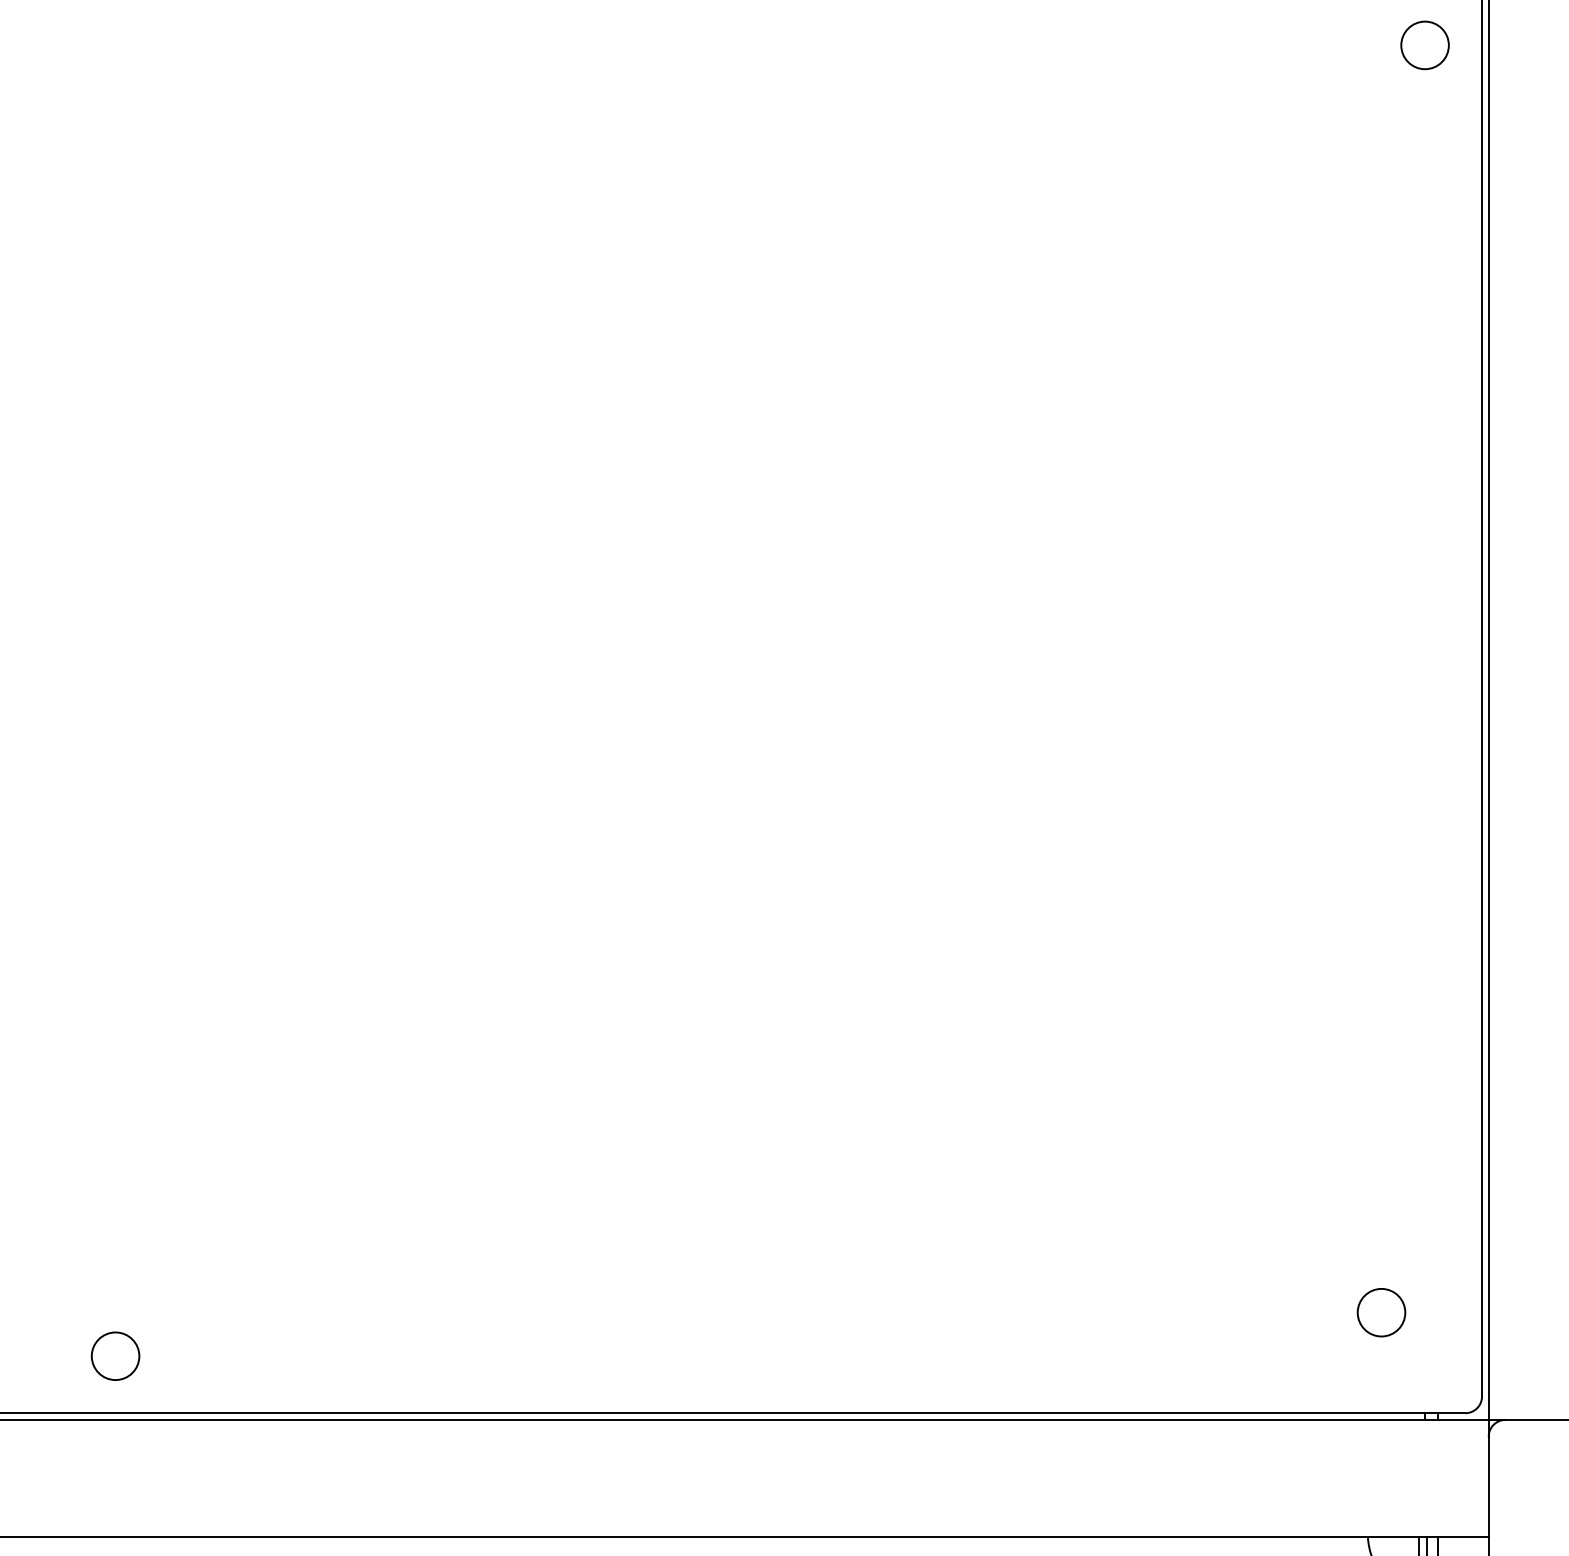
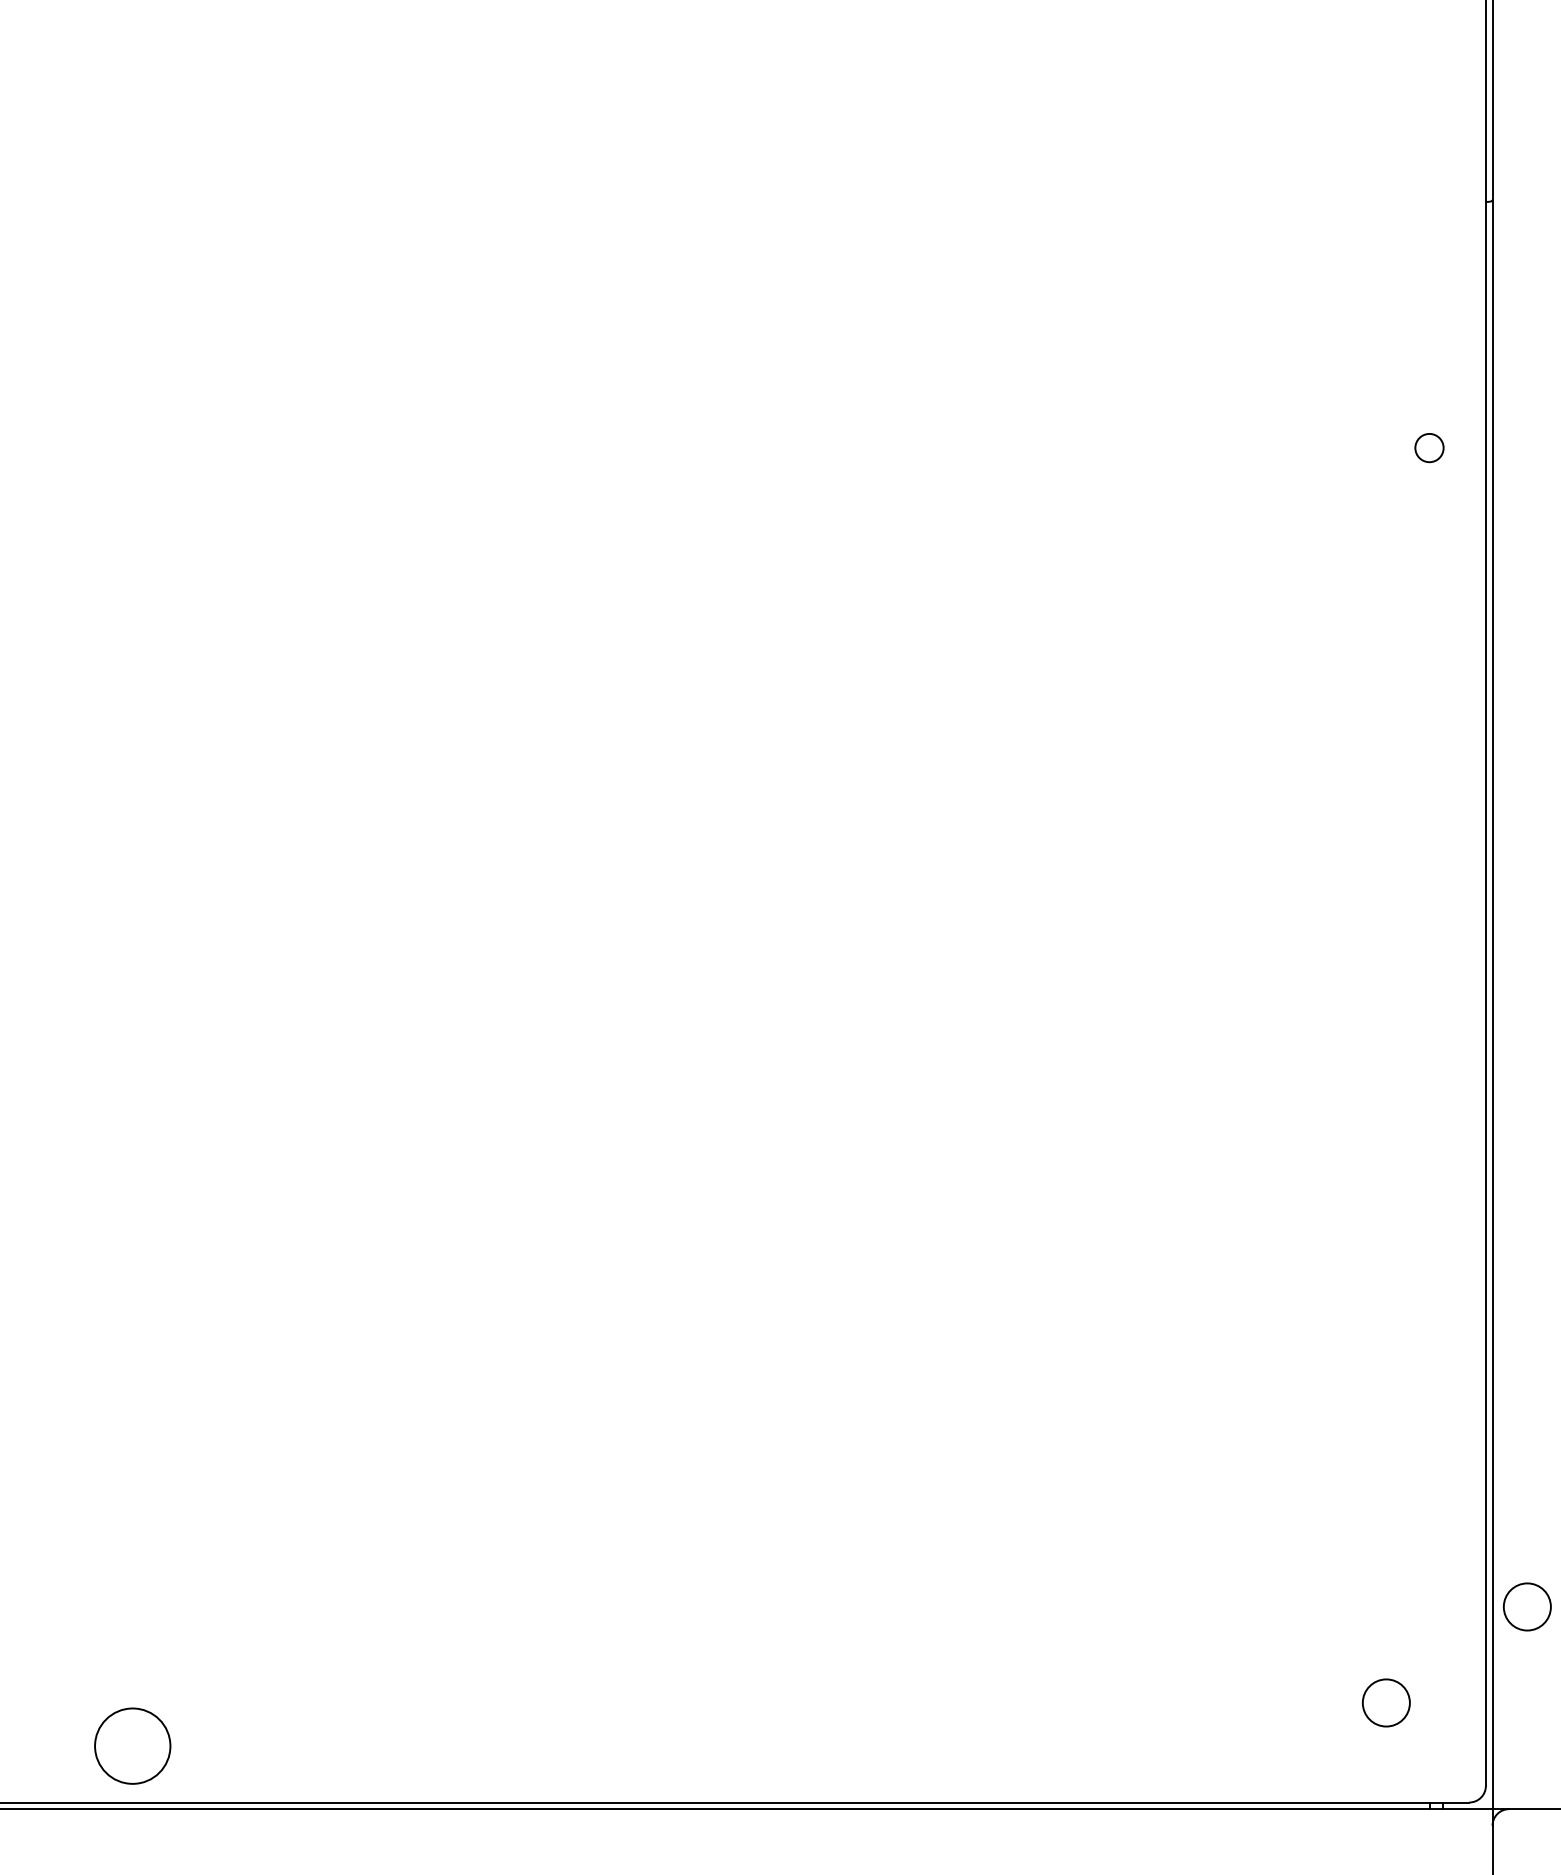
circle: (1425, 44) -> (1429, 447), size x0.6
circle: (1523, 1215) -> (1526, 1606), added
circle: (115, 1355) -> (132, 1745), size x1.6

